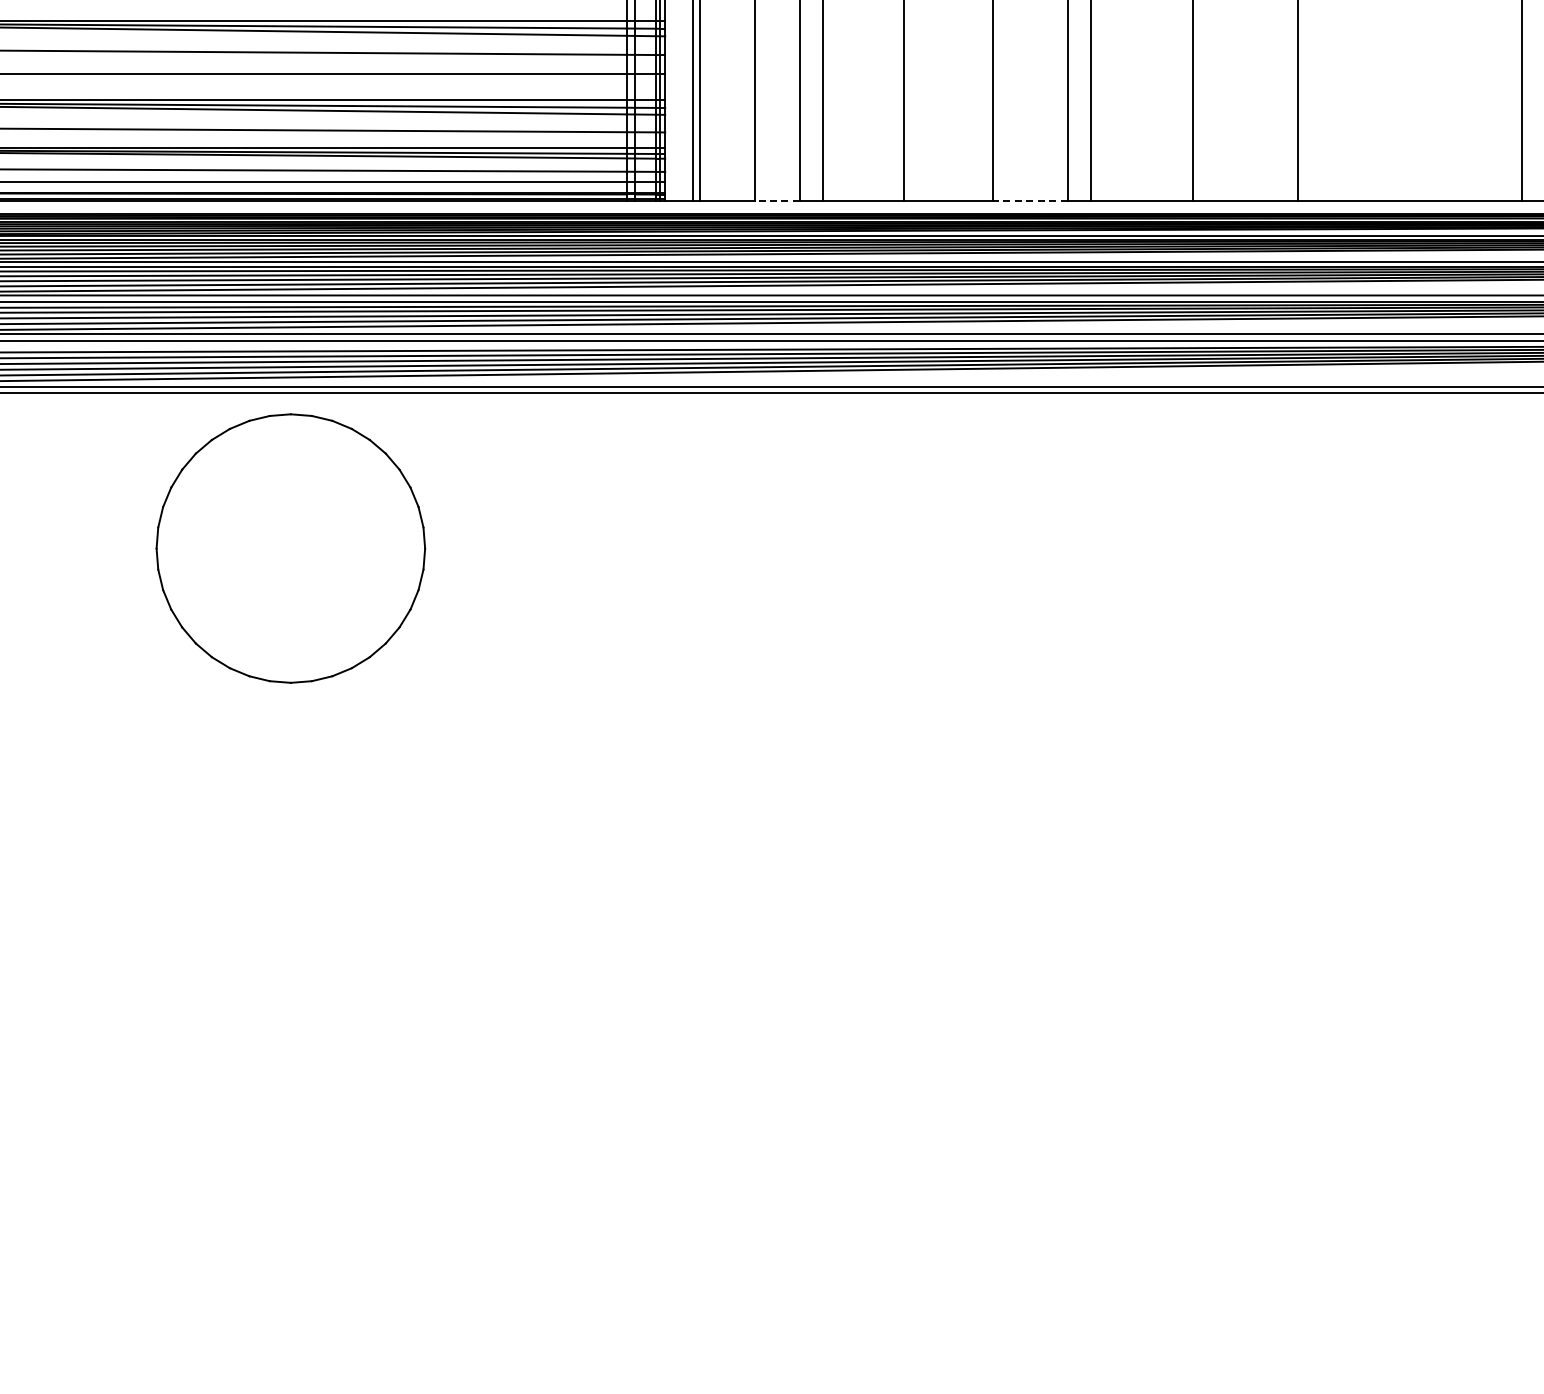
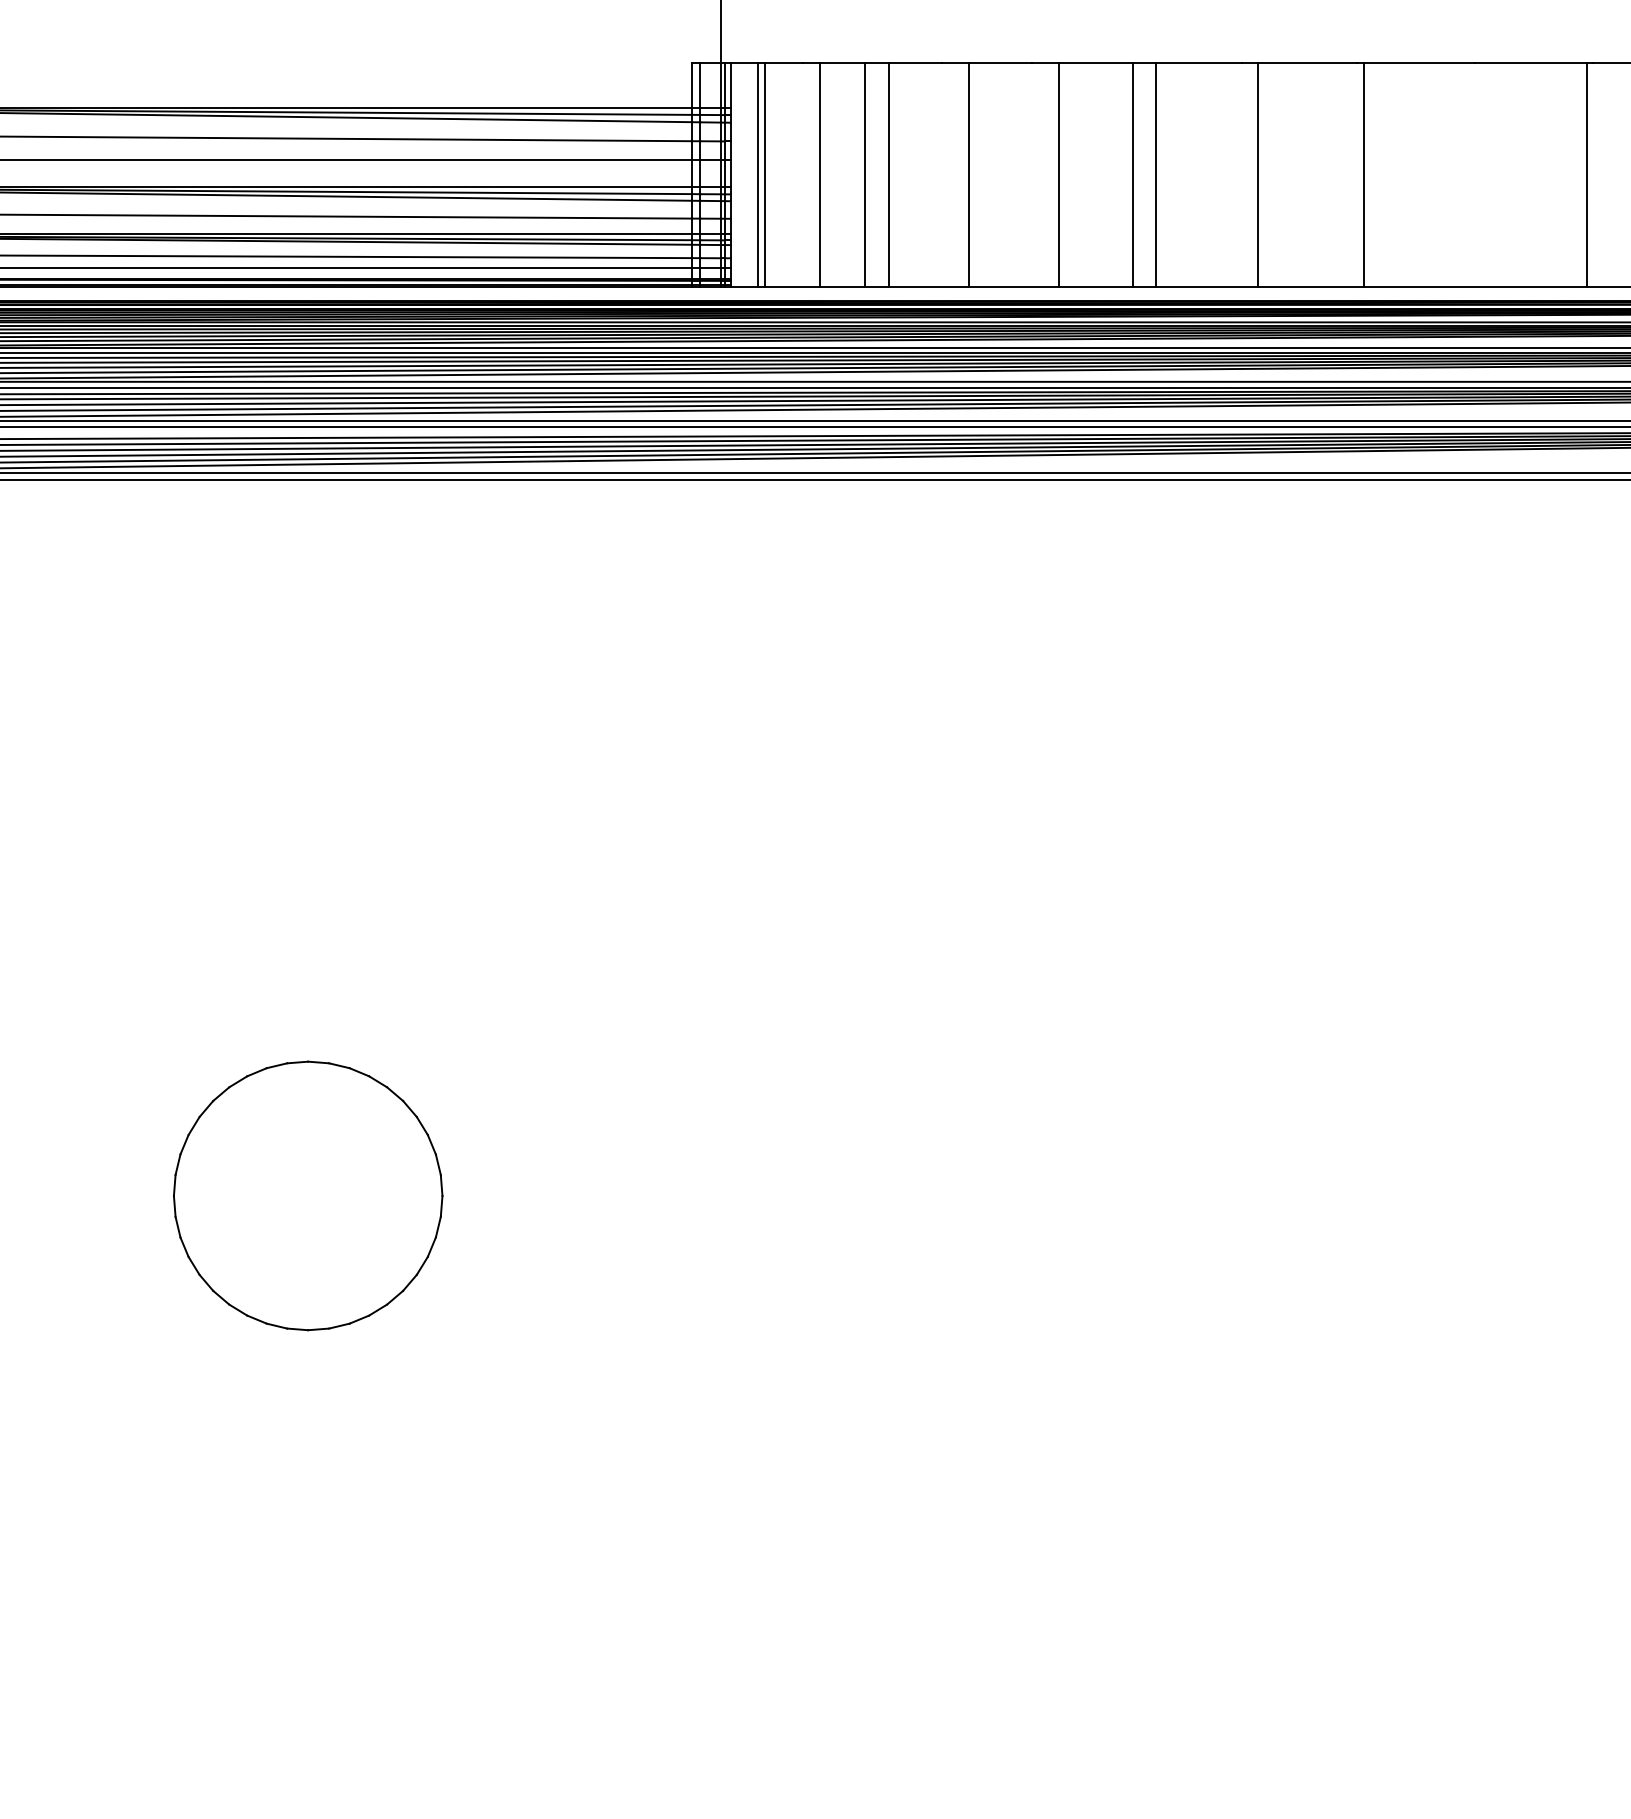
line: (777, 200) -> (842, 286), dashed -> solid
line: (1030, 200) -> (1095, 286), dashed -> solid
part: (291, 548) -> (308, 1195), moved

